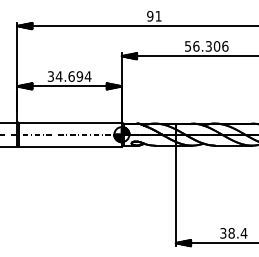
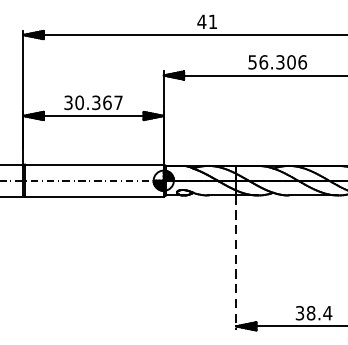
text: (149, 15) -> (200, 20), 91 -> 41
text: (73, 76) -> (98, 102), 34.694 -> 30.367
line: (175, 196) -> (235, 263), solid -> dashed

